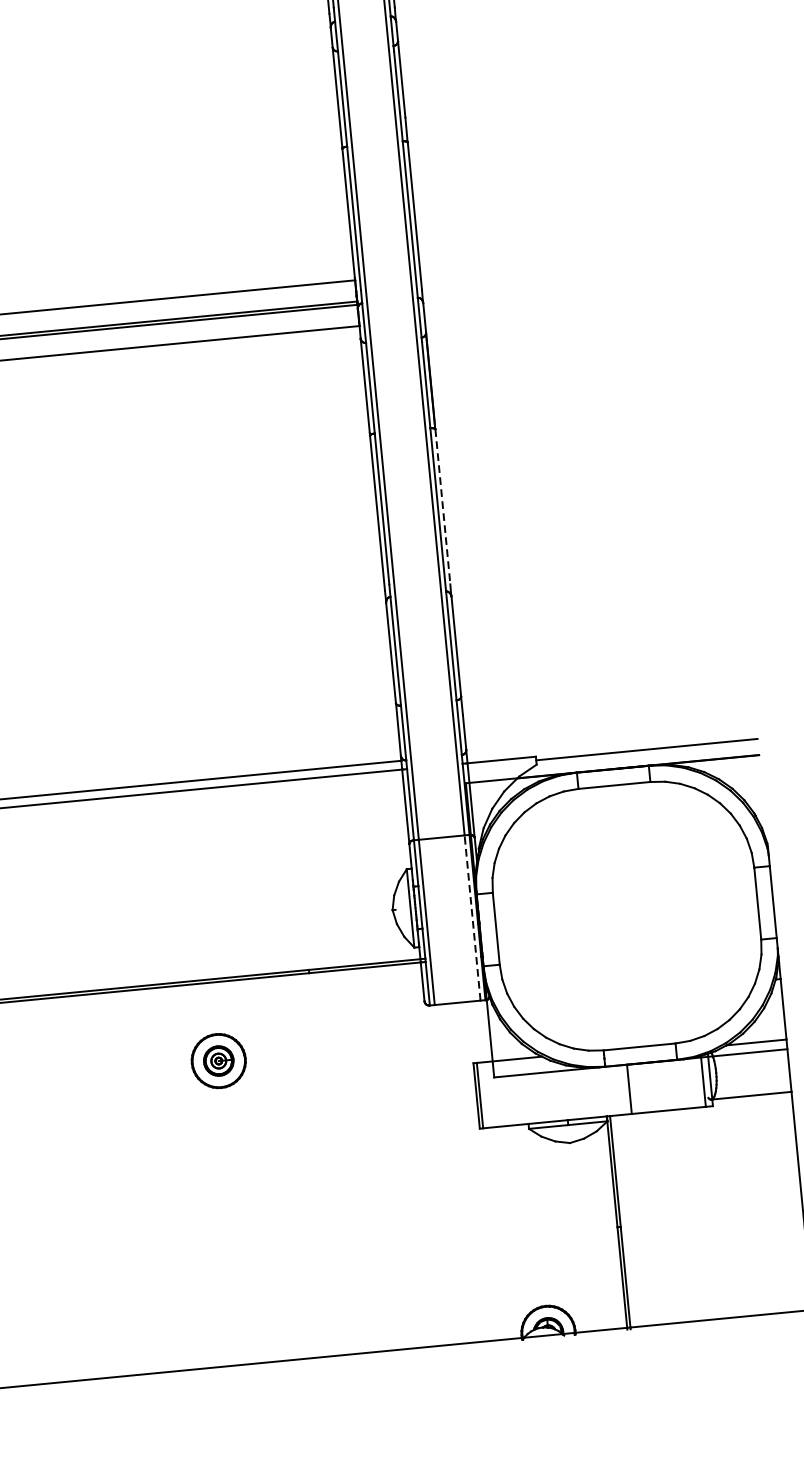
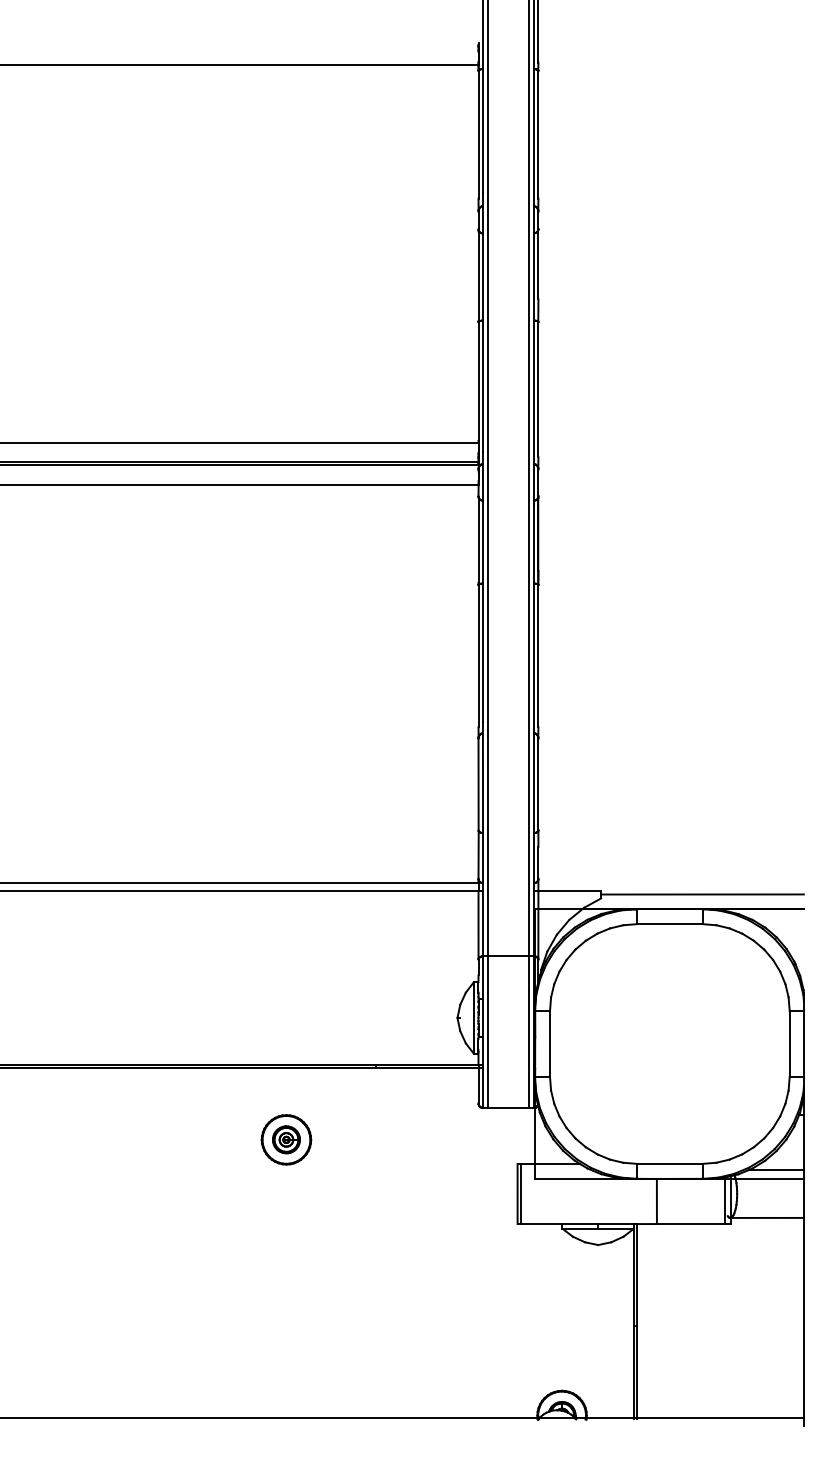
line: (443, 507) -> (538, 656), dashed -> solid
line: (472, 918) -> (529, 1032), dashed -> solid

